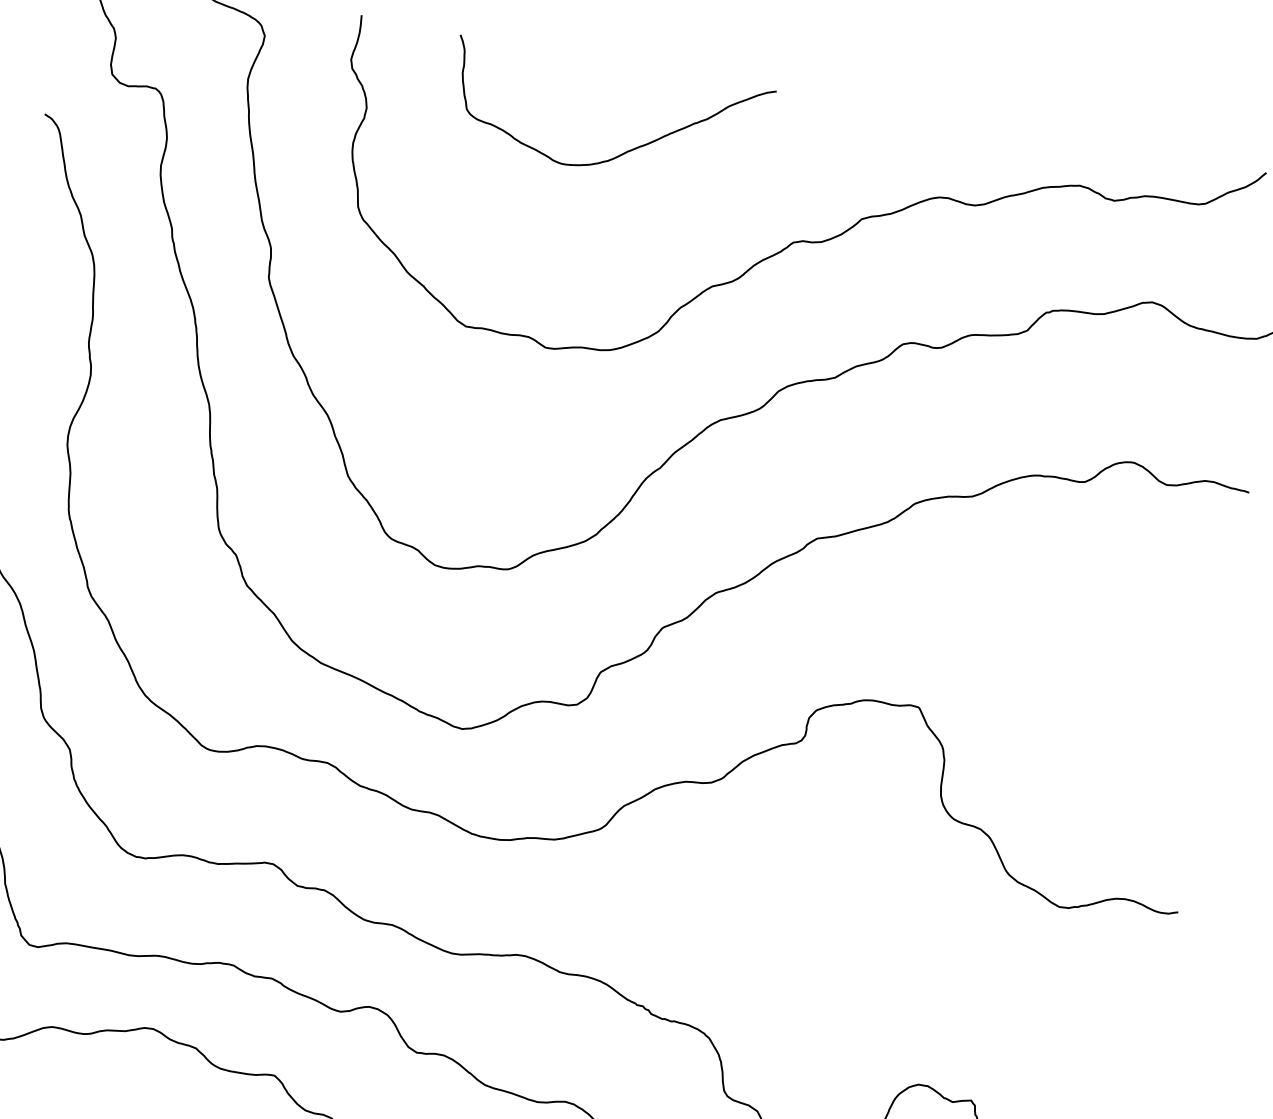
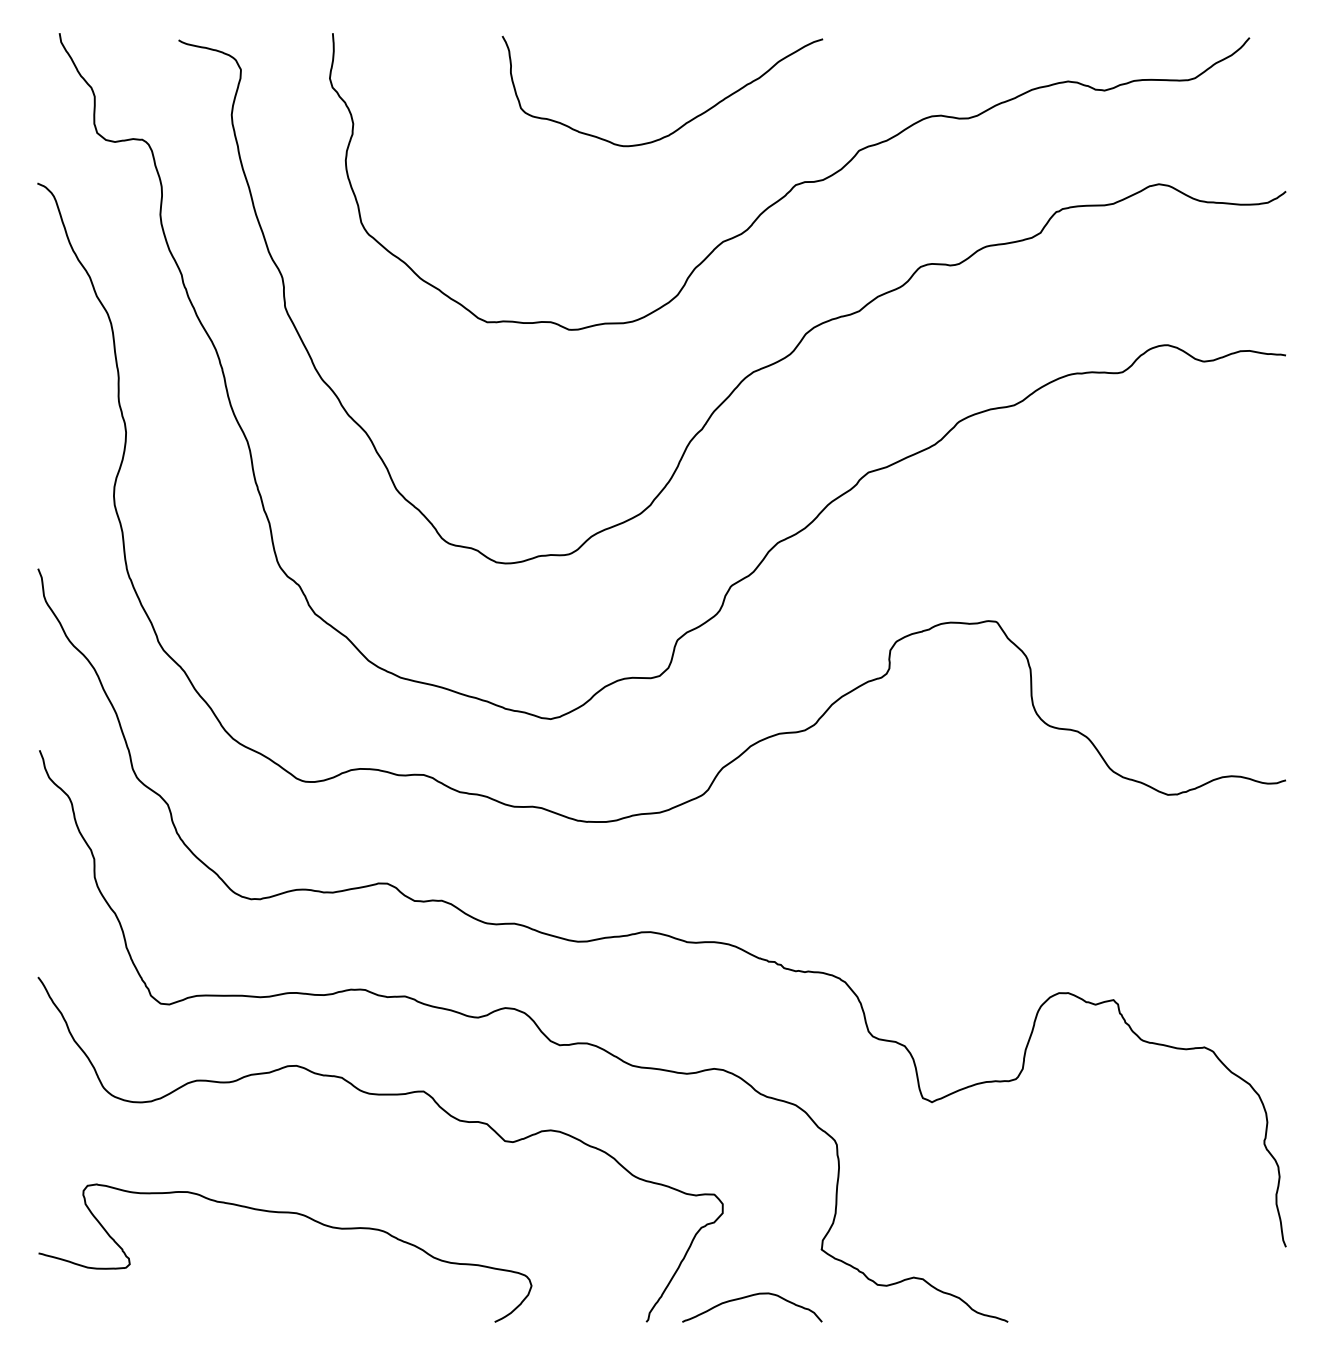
curve: (626, 150) -> (685, 122), moved

